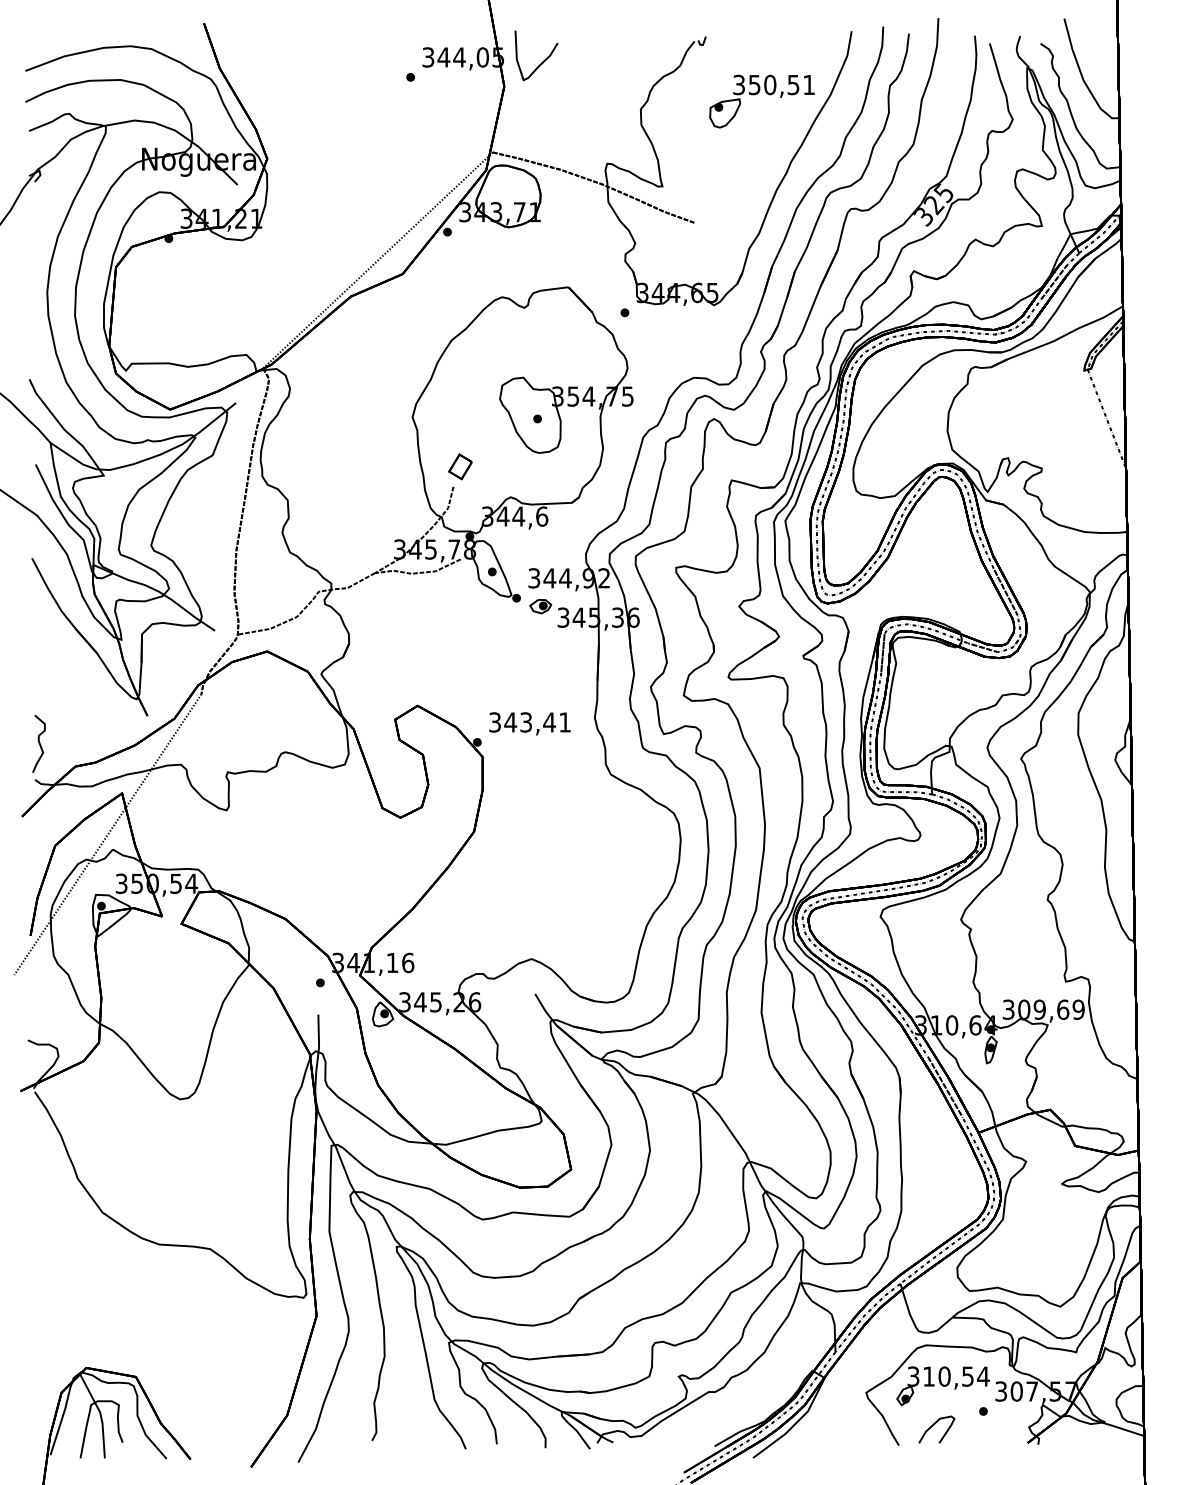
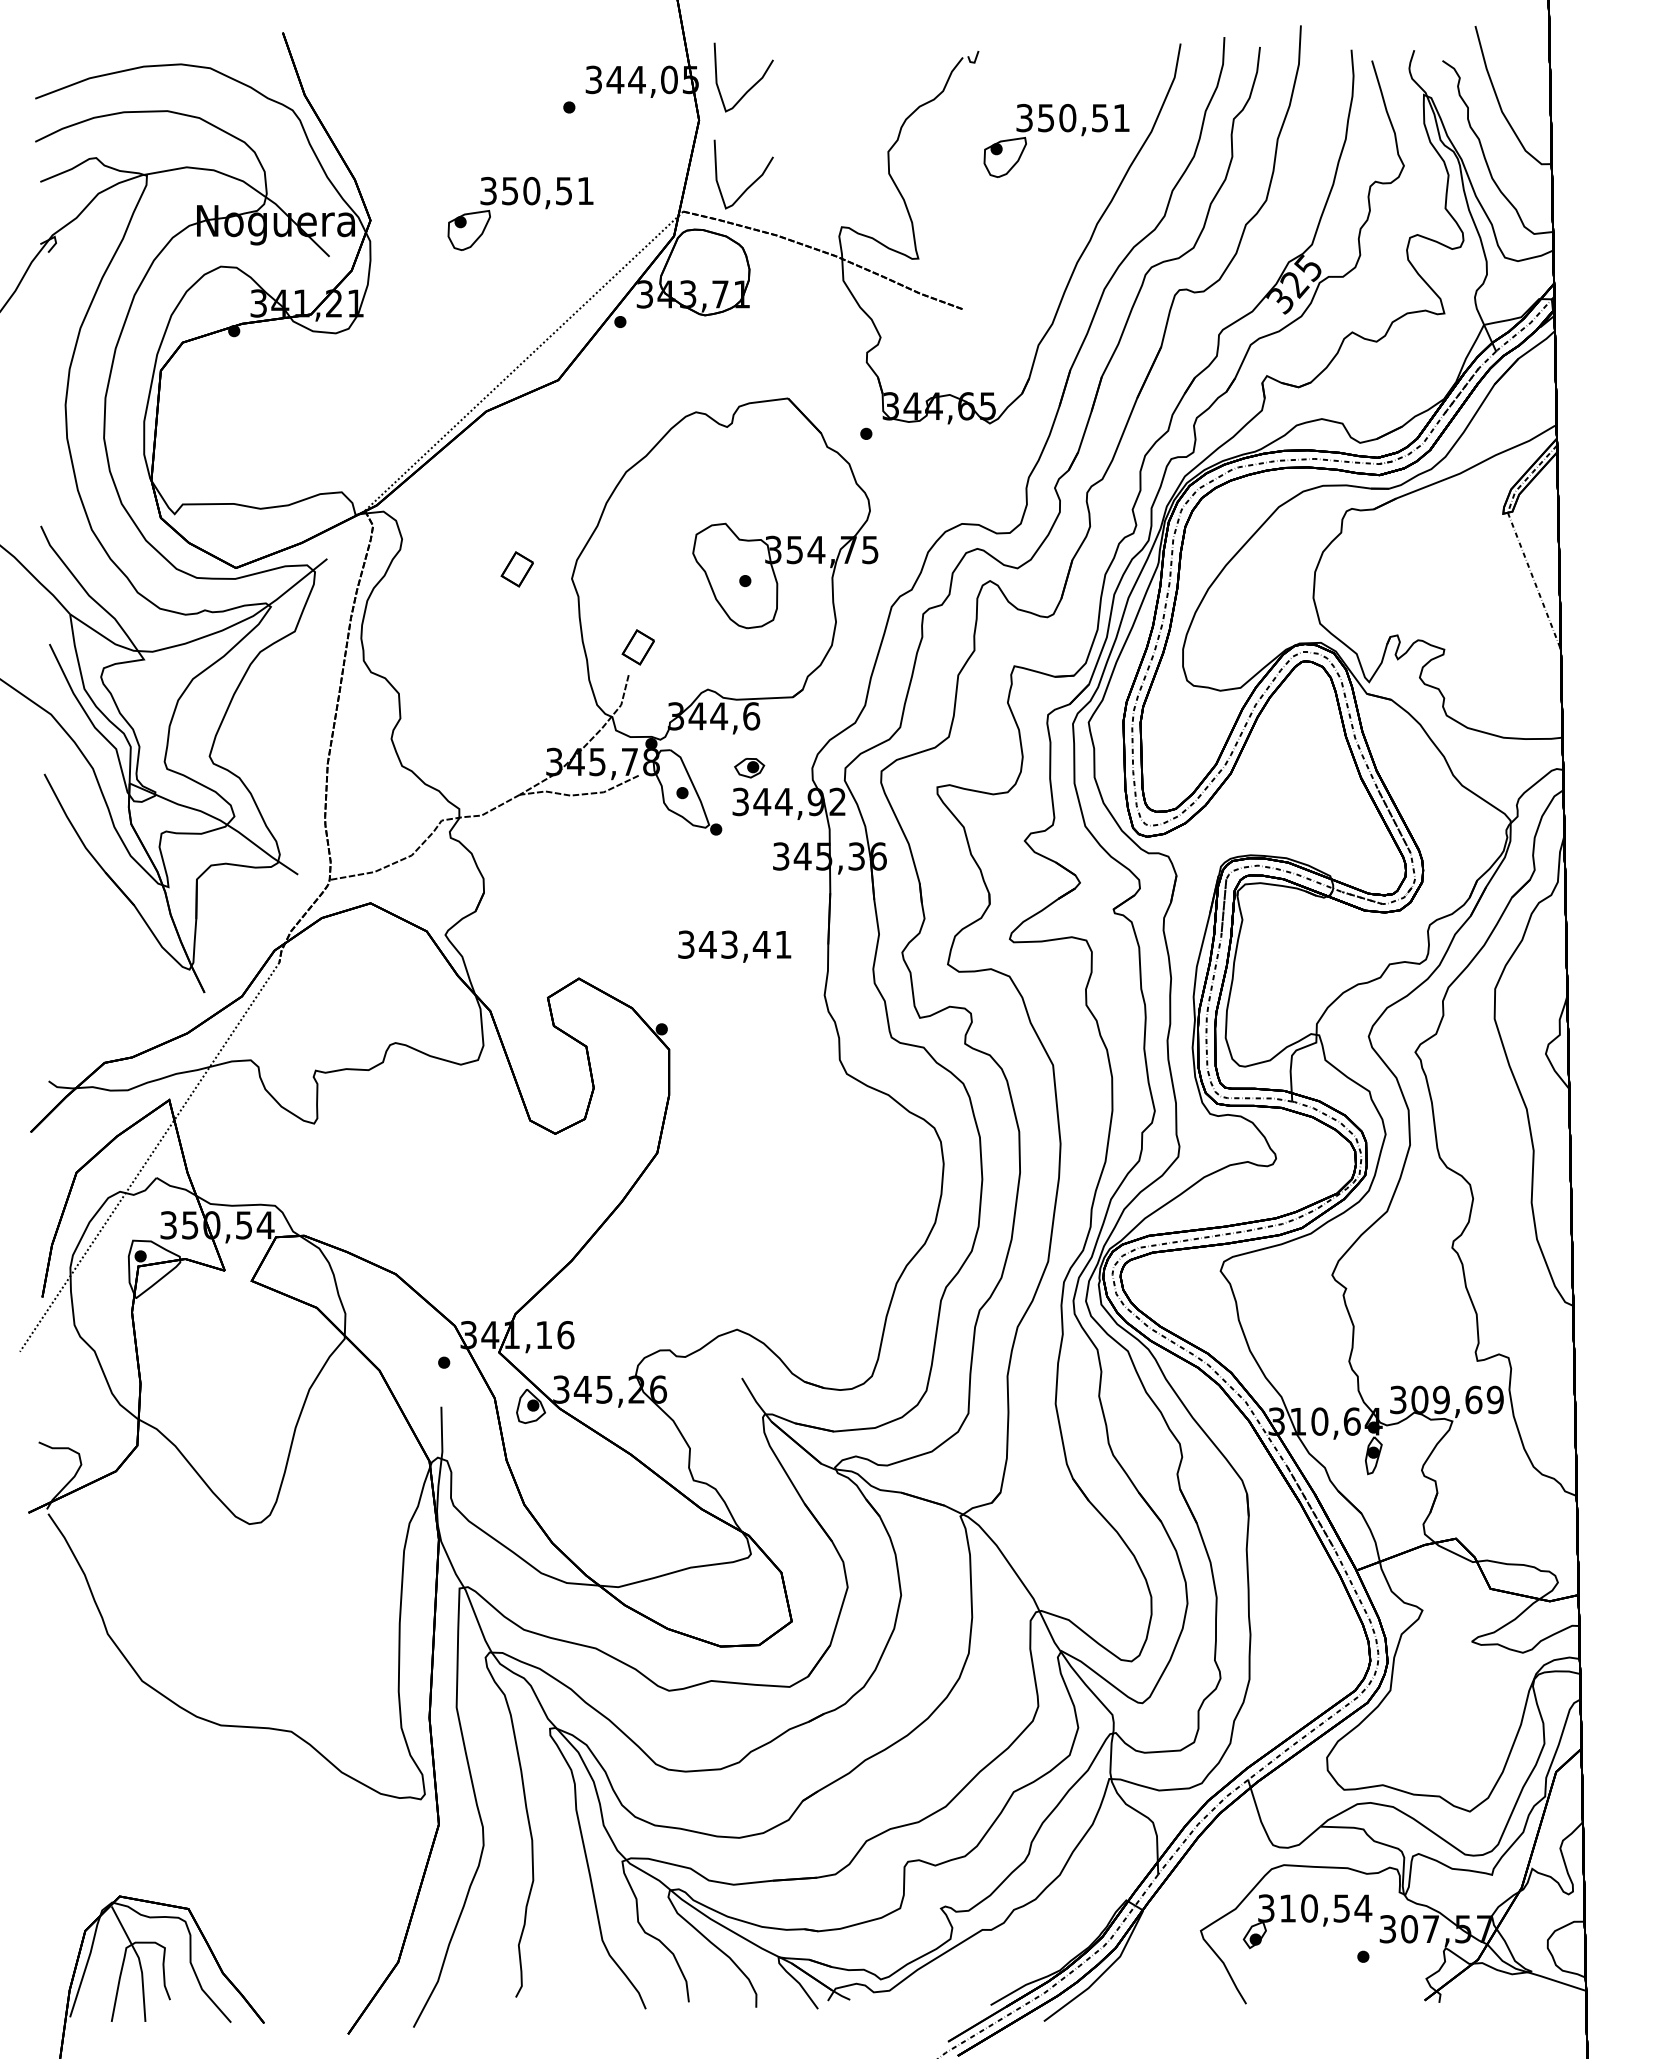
curve: (542, 131) -> (752, 182), added
part: (371, 146) -> (515, 203), added
part: (372, 410) -> (516, 569), added
part: (540, 606) -> (749, 768), moved
text: (529, 723) -> (734, 946), moved
curve: (39, 743) -> (54, 1031), removed
curve: (933, 1426) -> (1293, 1977), removed

